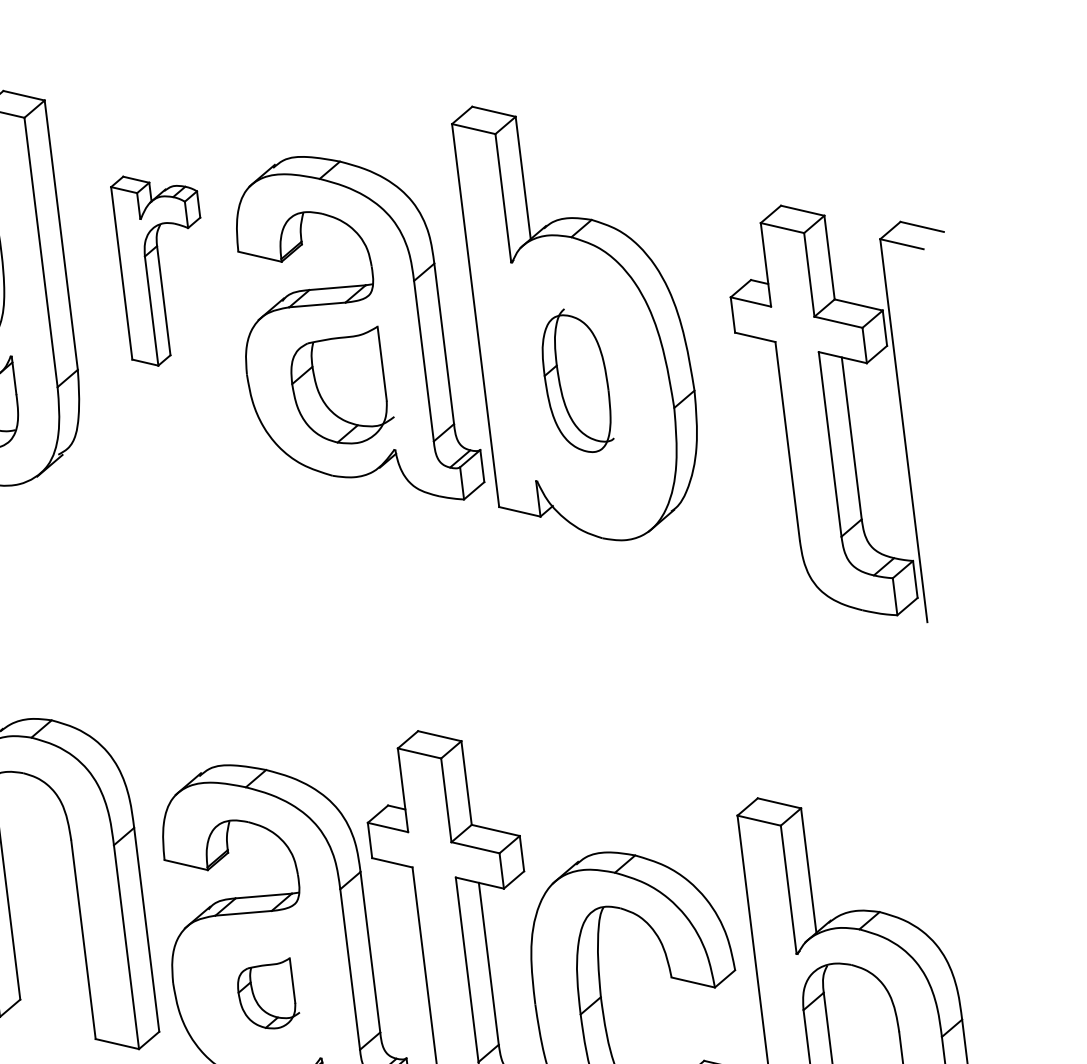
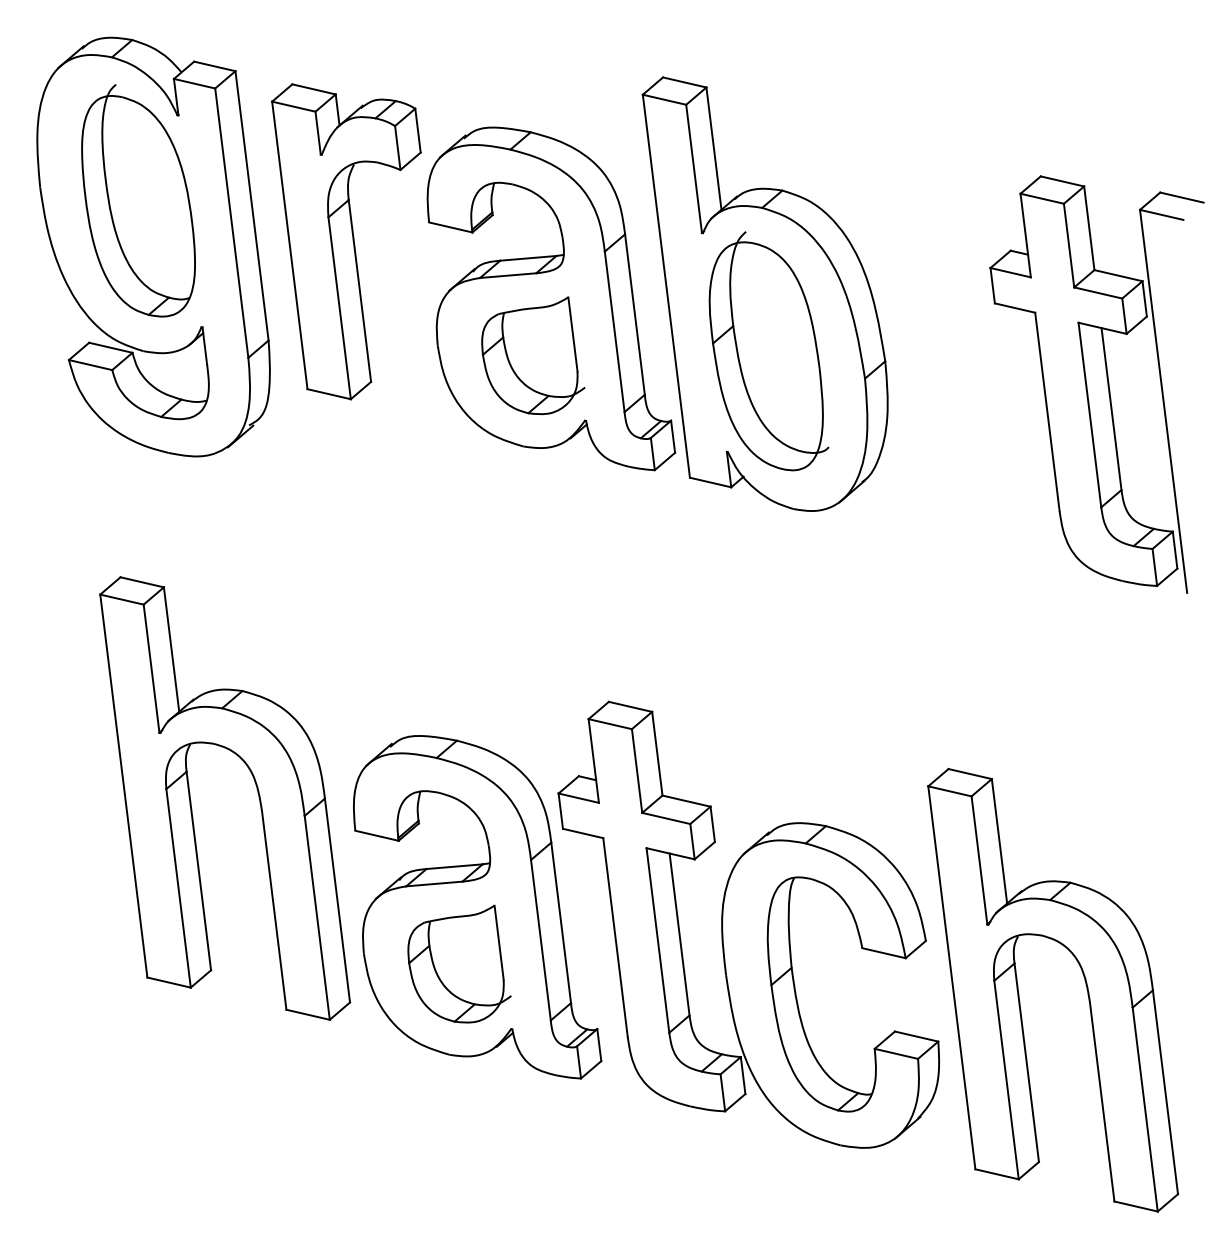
part: (155, 270) -> (346, 241), size x1.67
part: (577, 380) -> (768, 351), size x1.67
part: (836, 413) -> (1096, 384), moved
part: (268, 992) -> (459, 963), size x1.67

